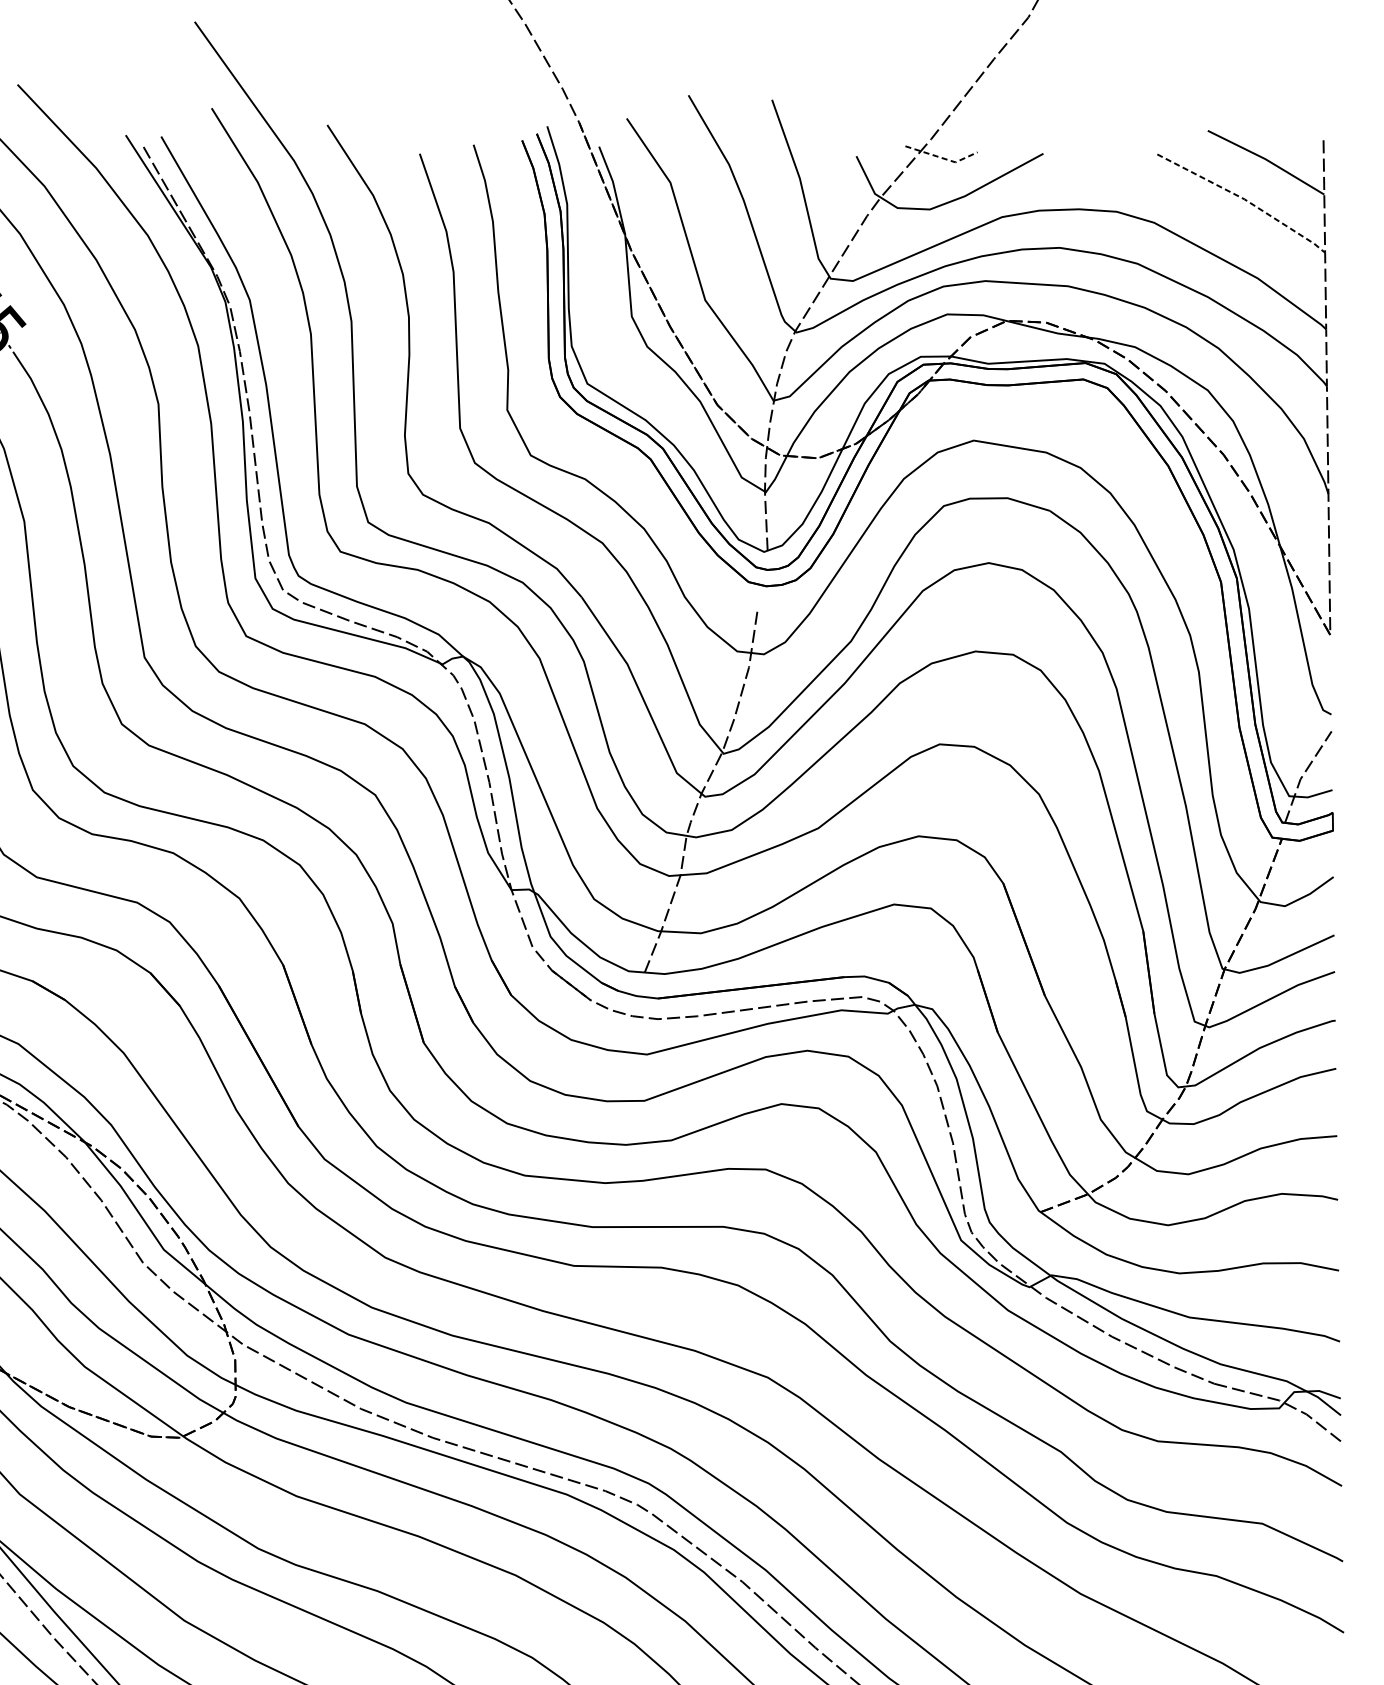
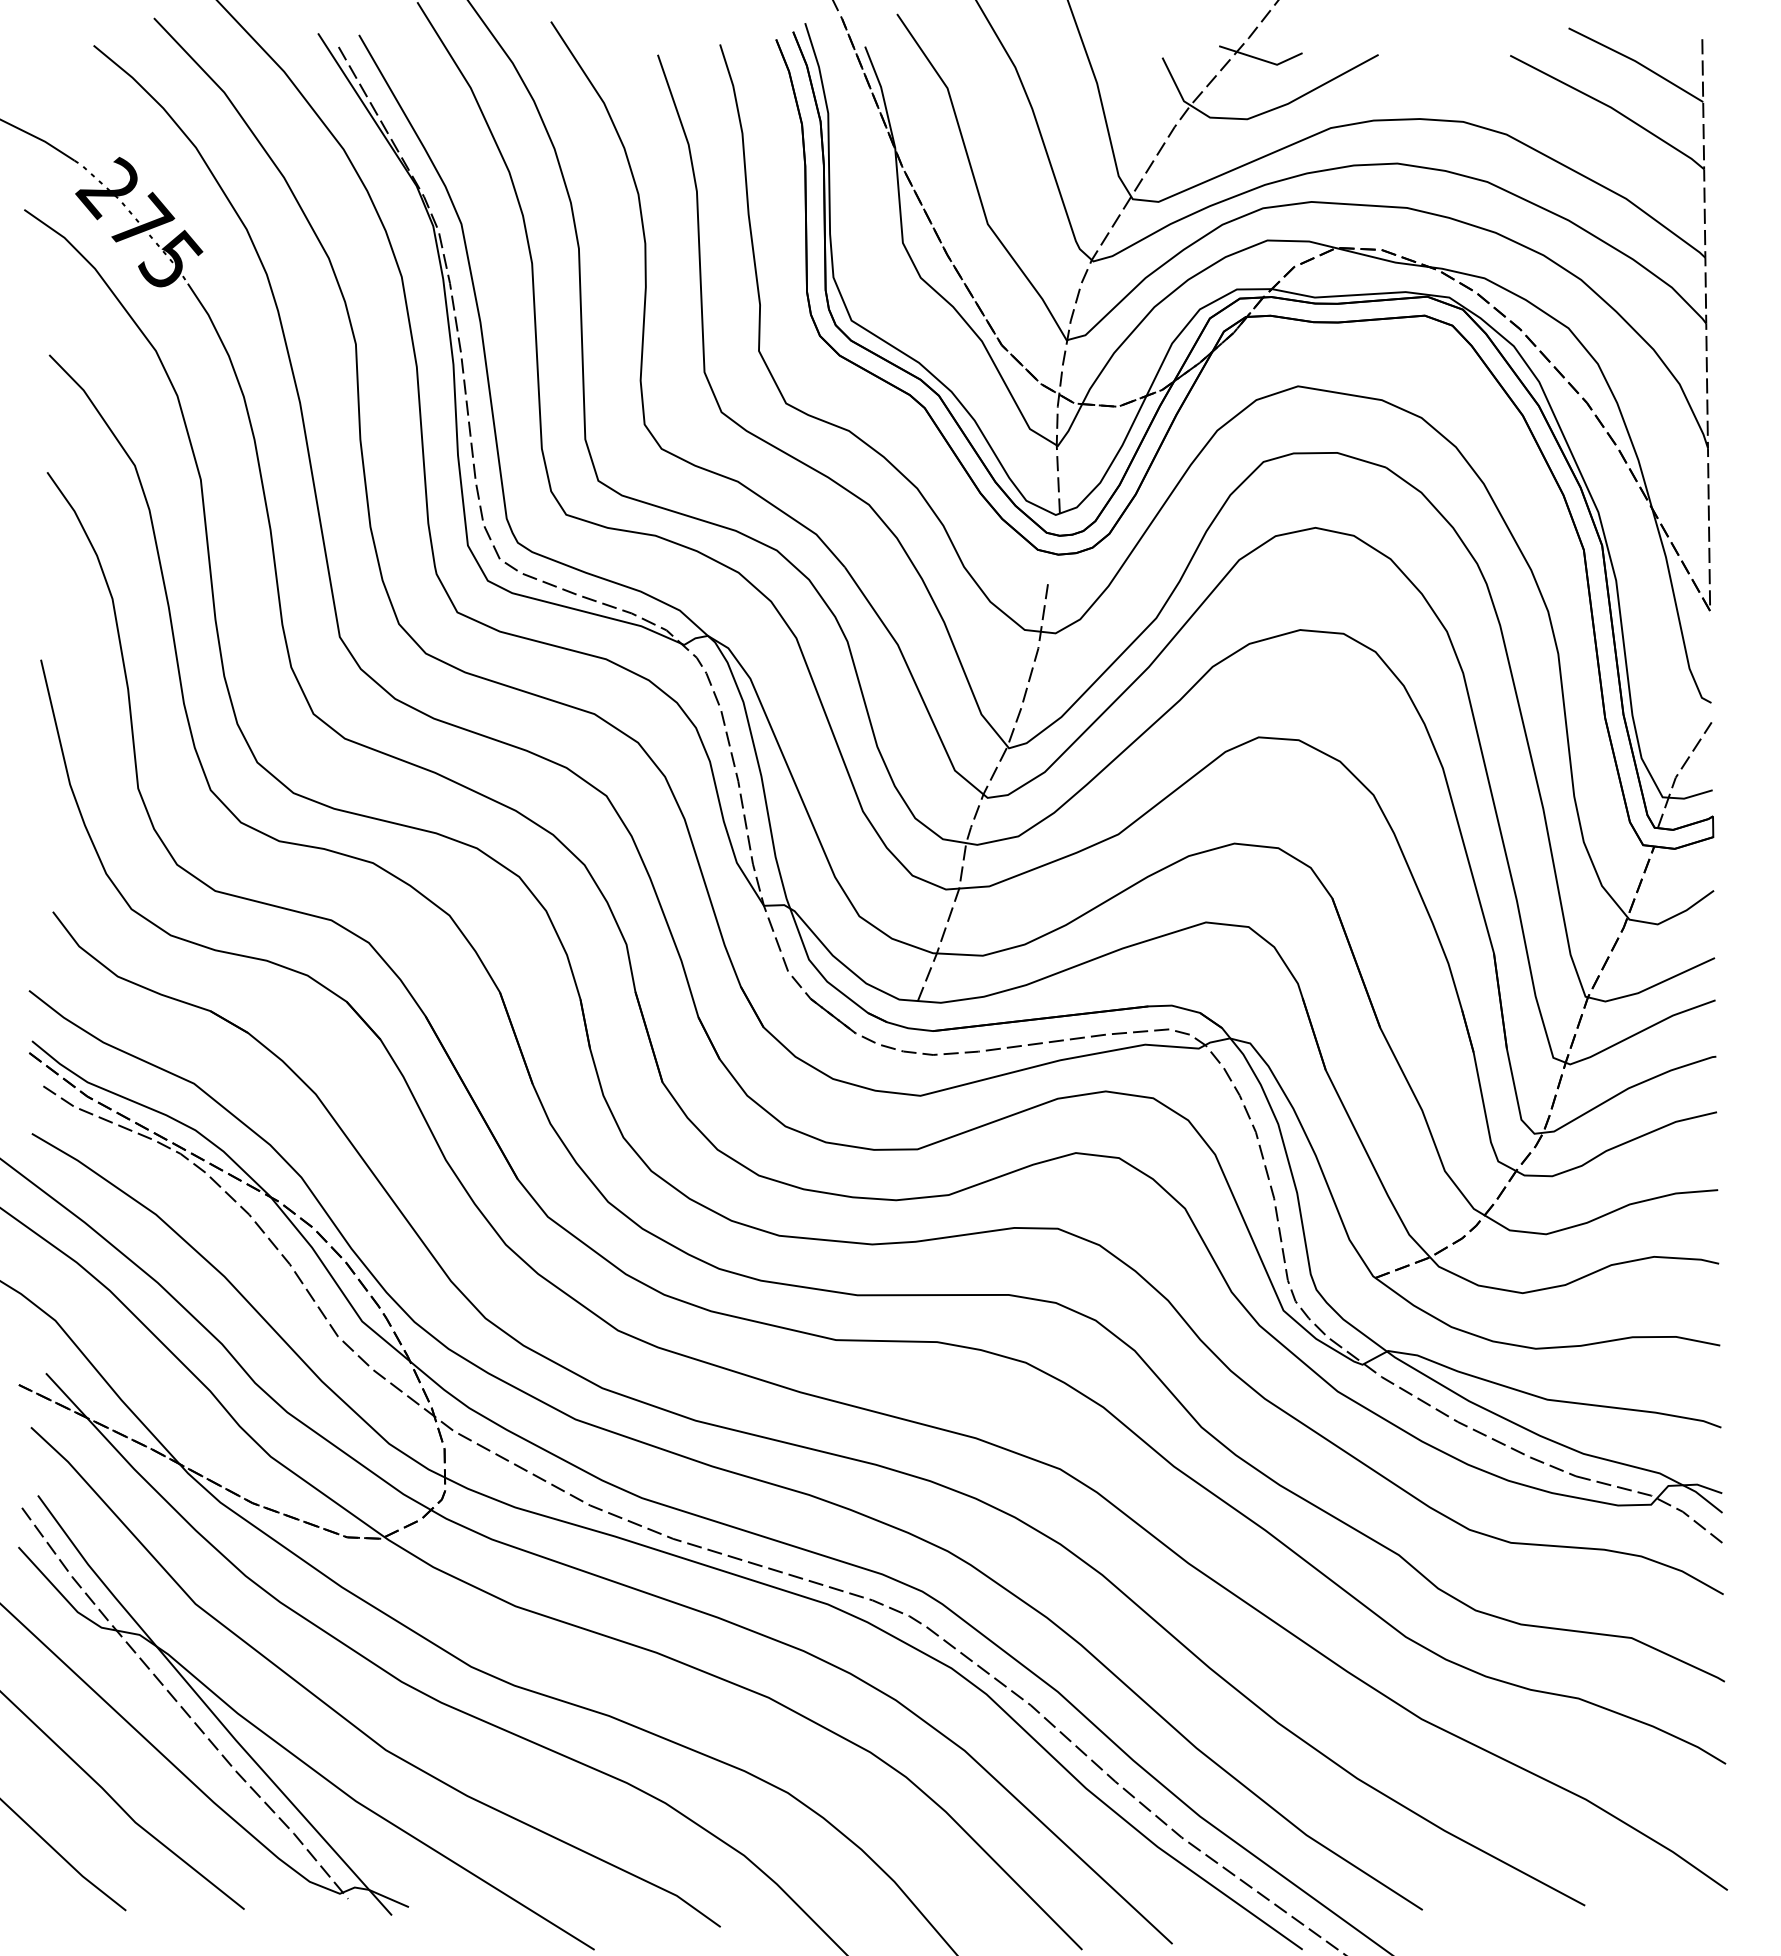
line: (942, 158) -> (1262, 60), dashed -> solid
line: (1244, 199) -> (1611, 107), dashed -> solid

